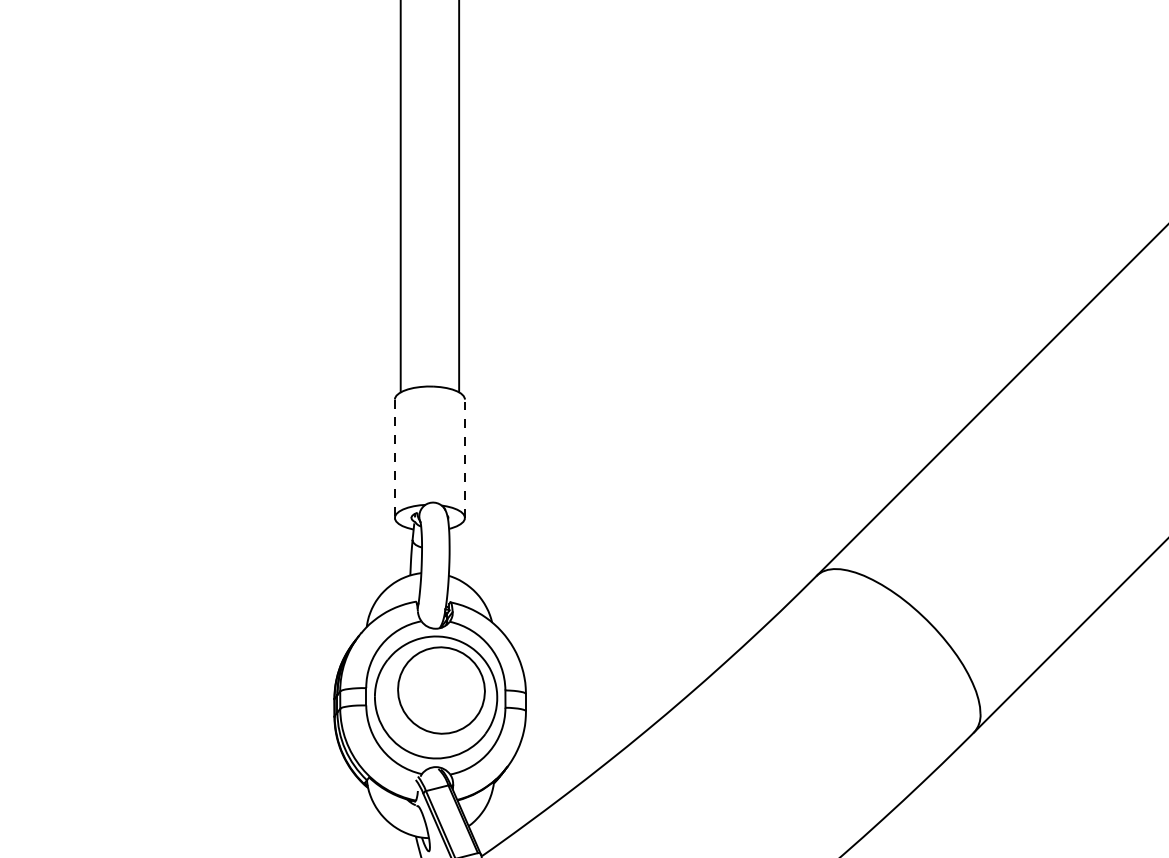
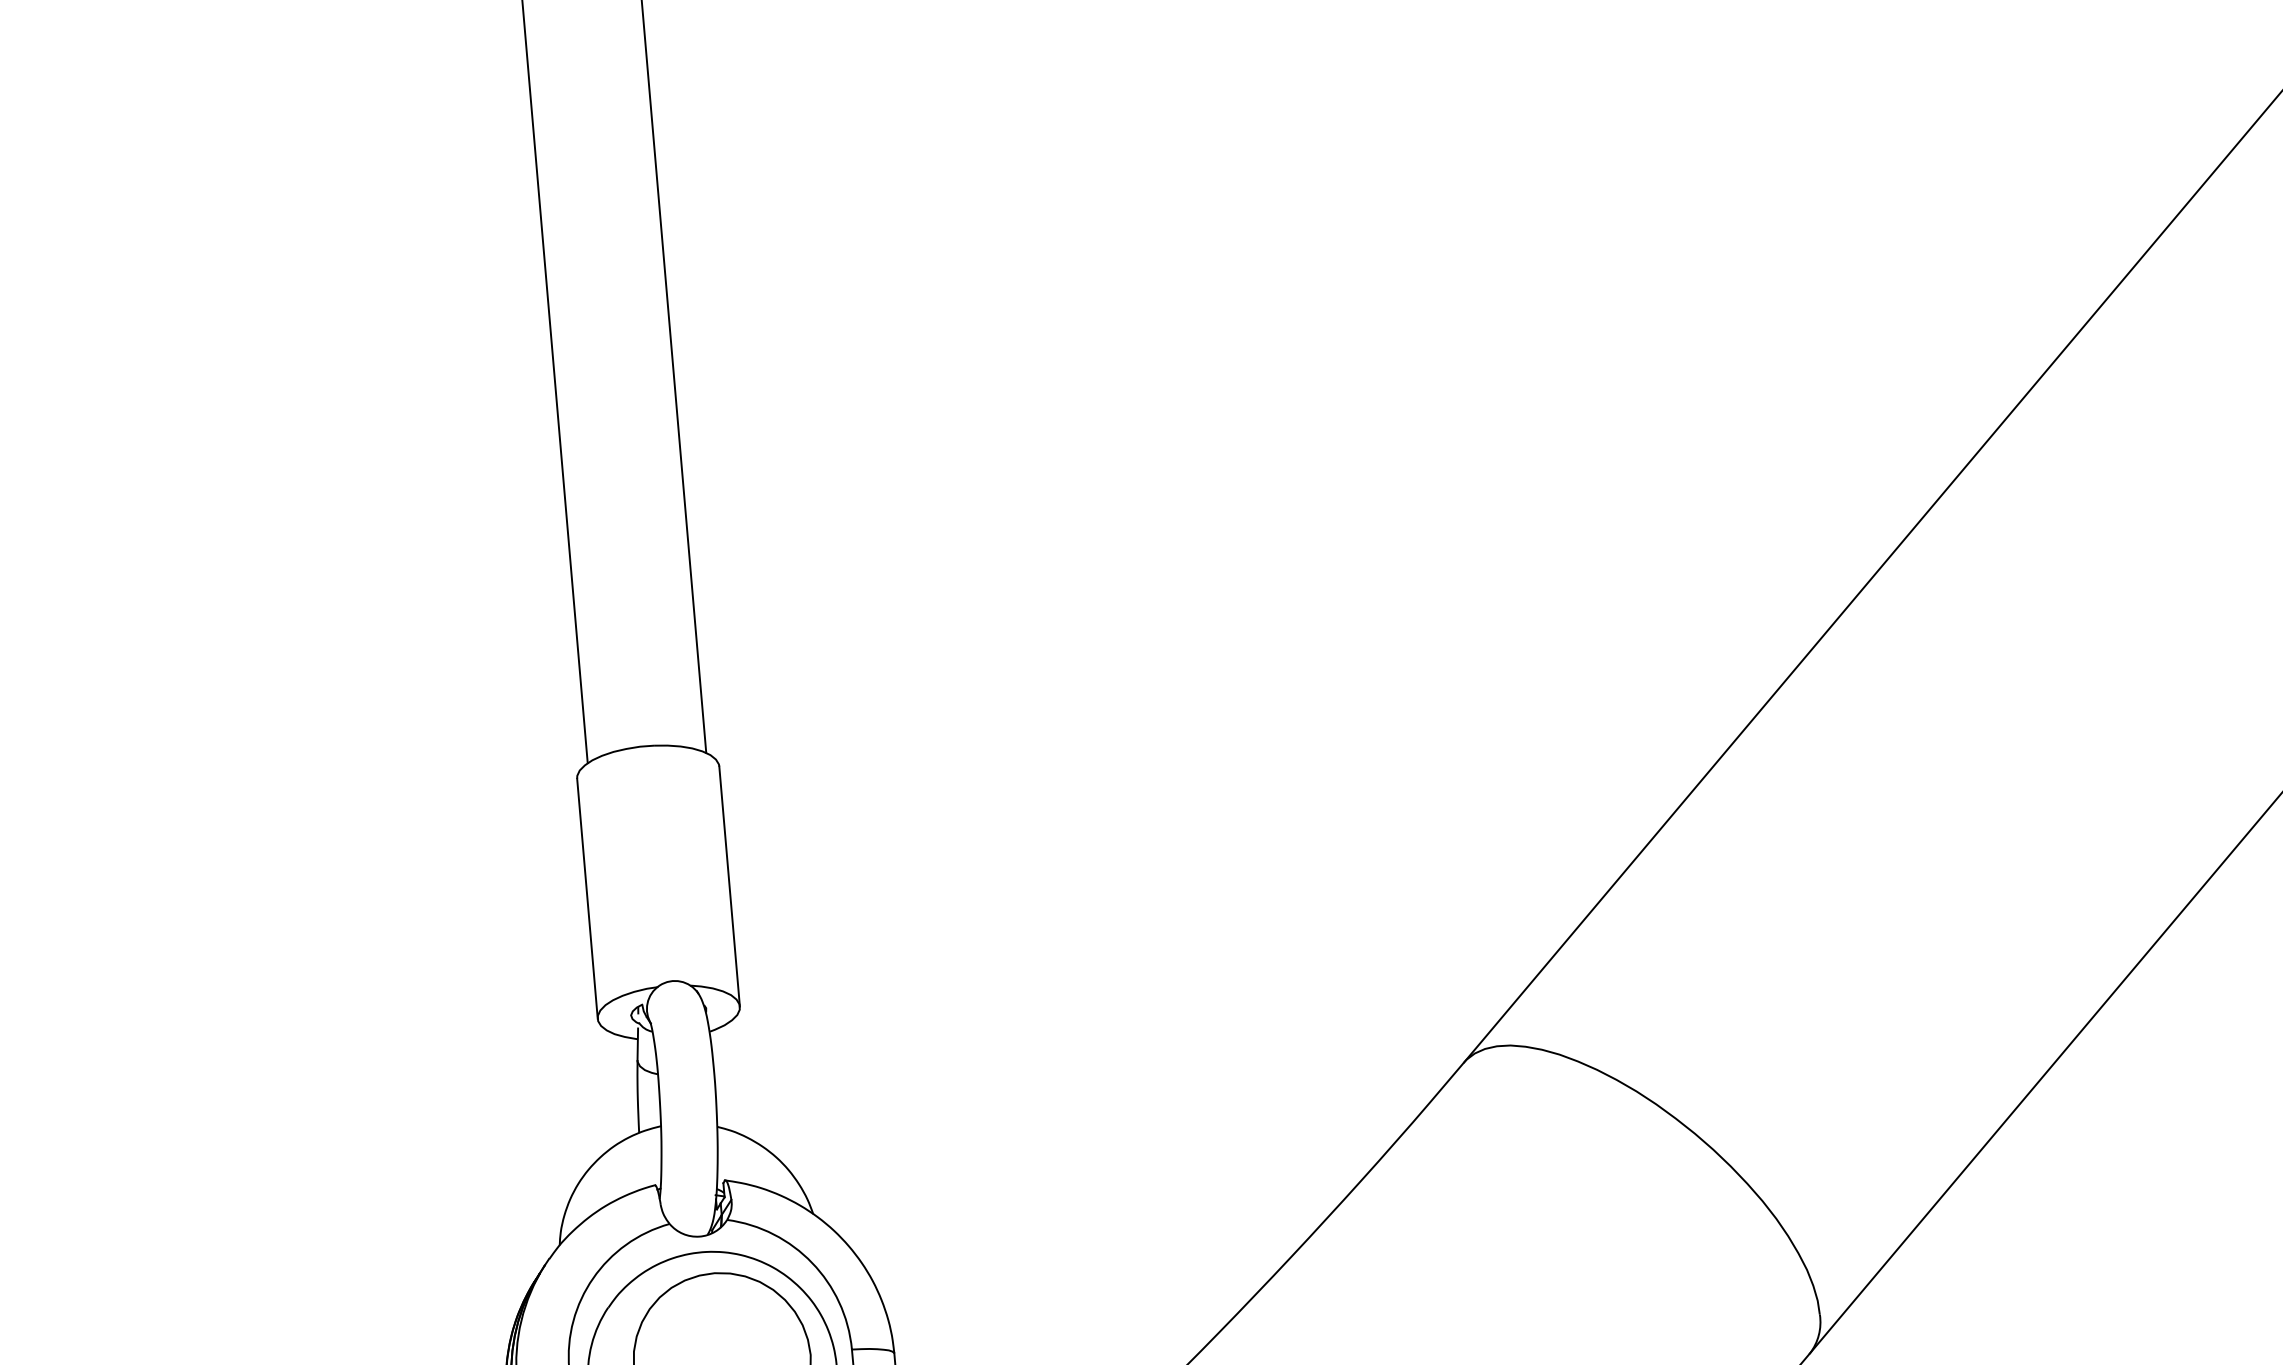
line: (464, 458) -> (728, 886), dashed -> solid
line: (394, 459) -> (586, 900), dashed -> solid

